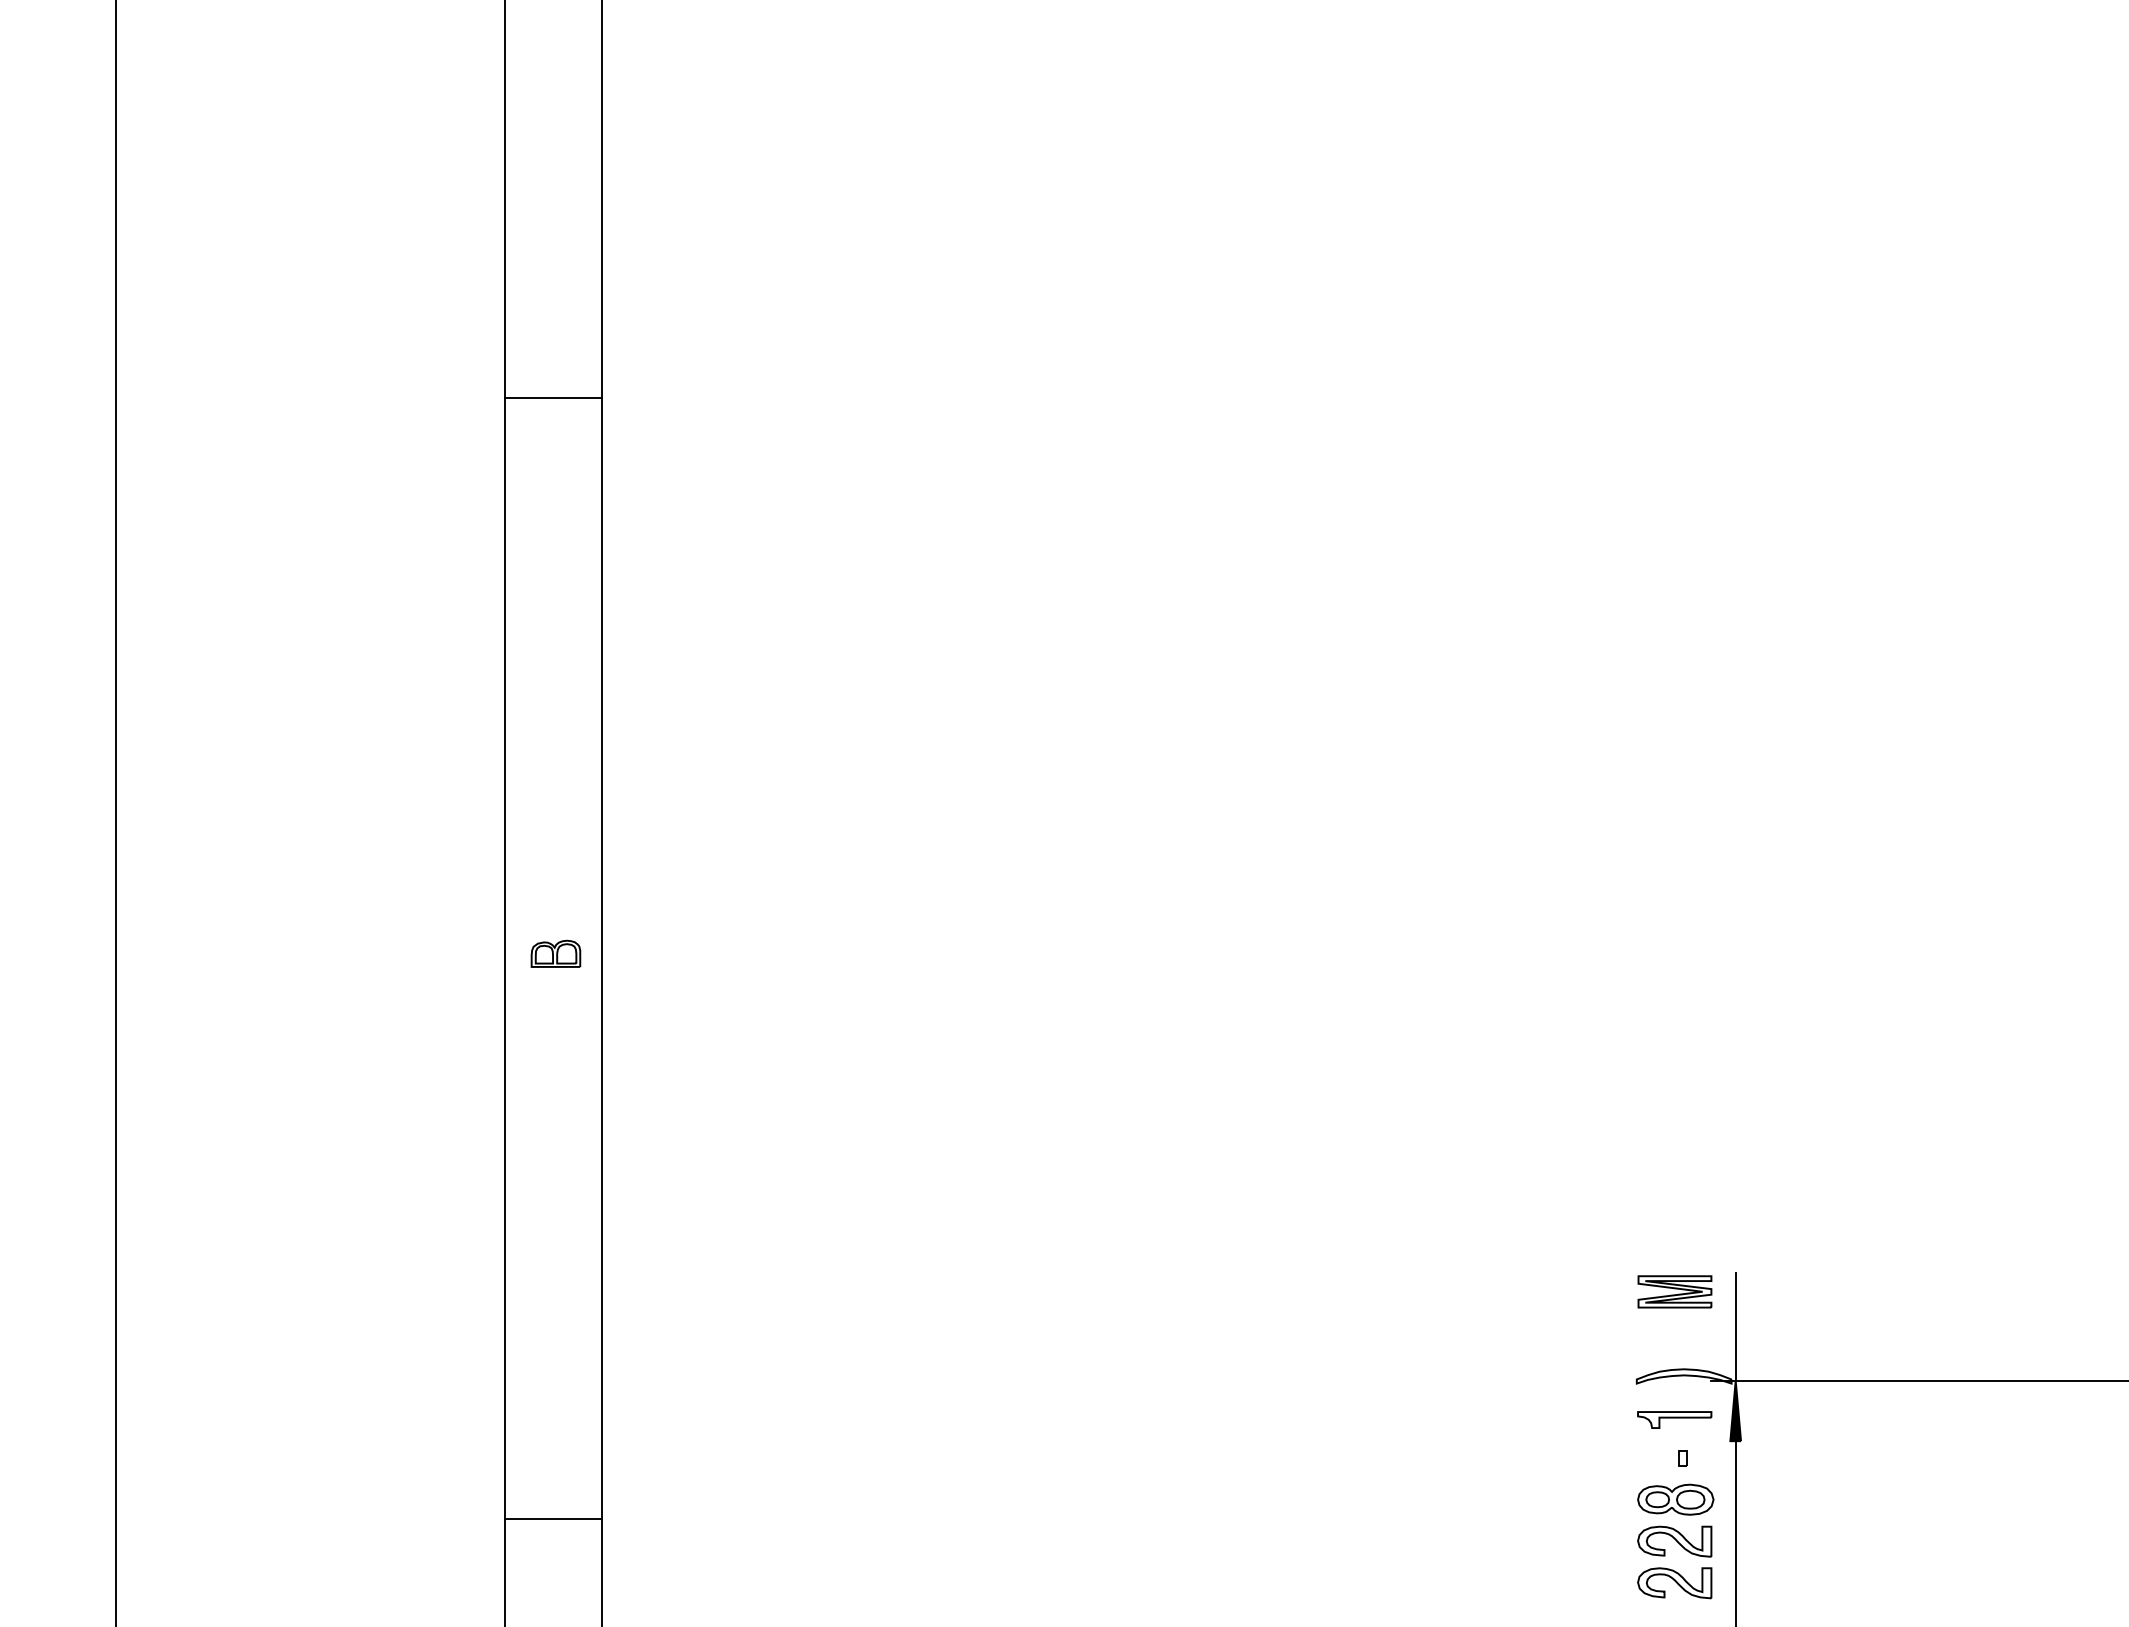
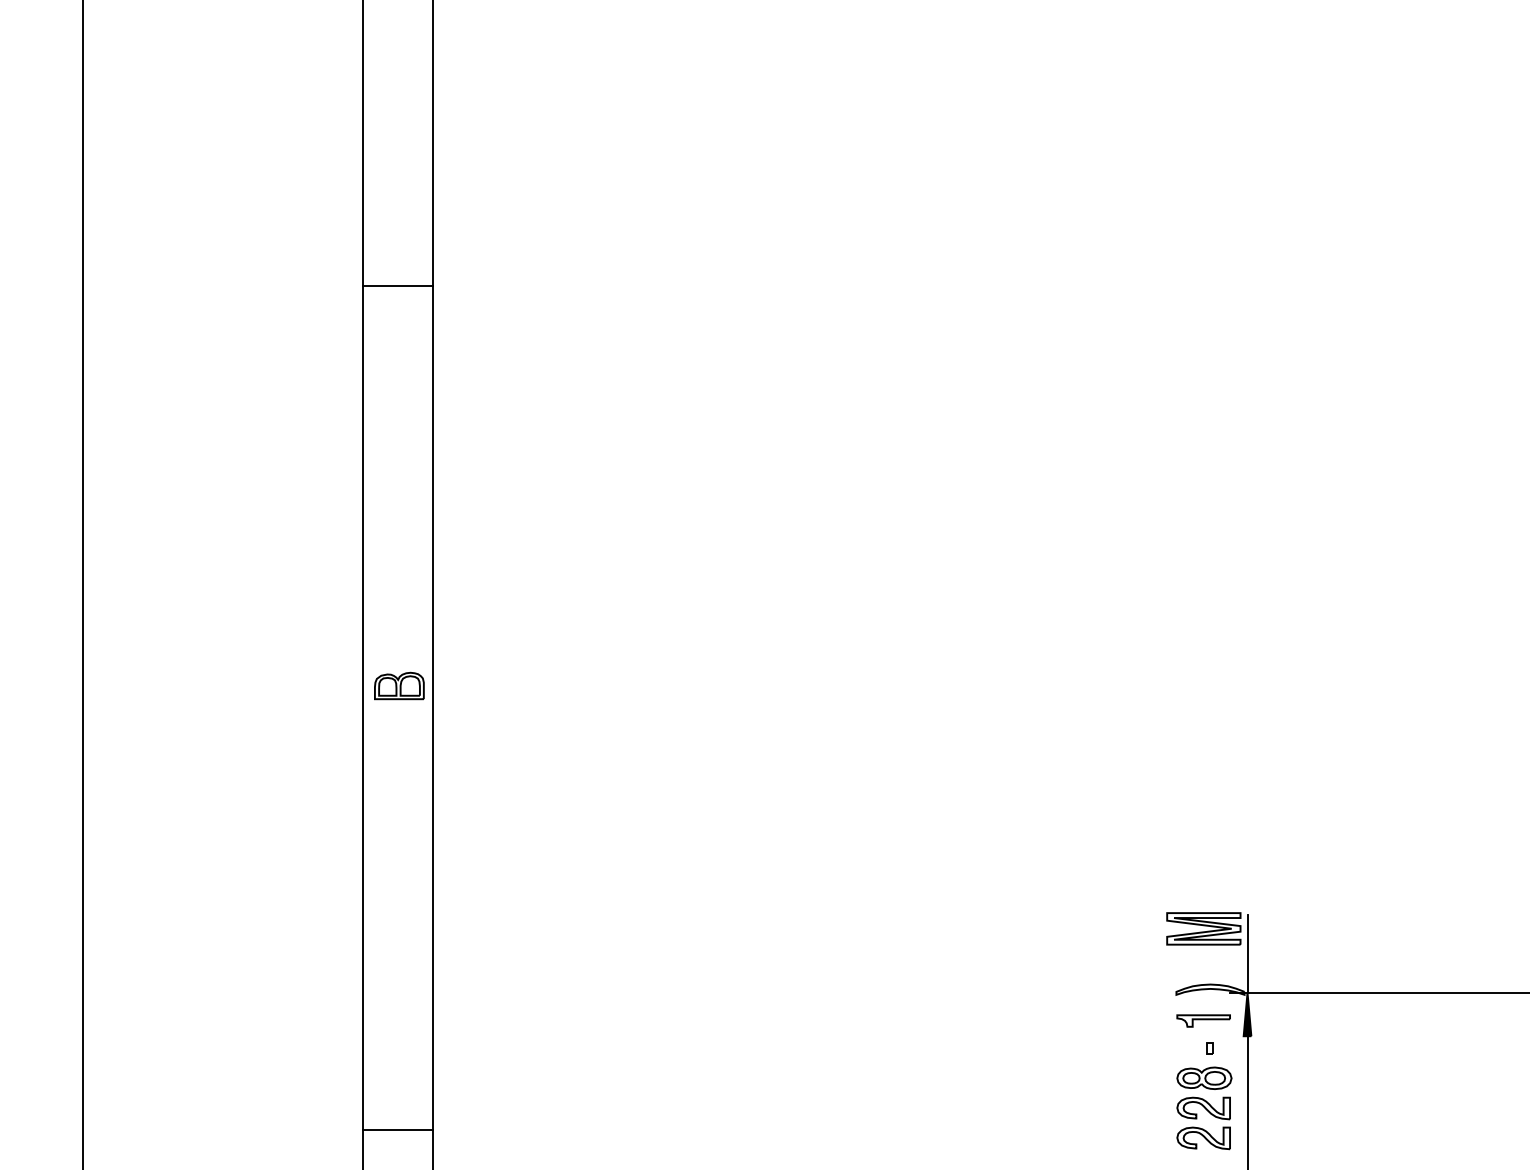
part: (555, 953) -> (399, 685), size x1.4
part: (1674, 1291) -> (1203, 928), size x1.4
line: (553, 1519) -> (397, 1129), moved

